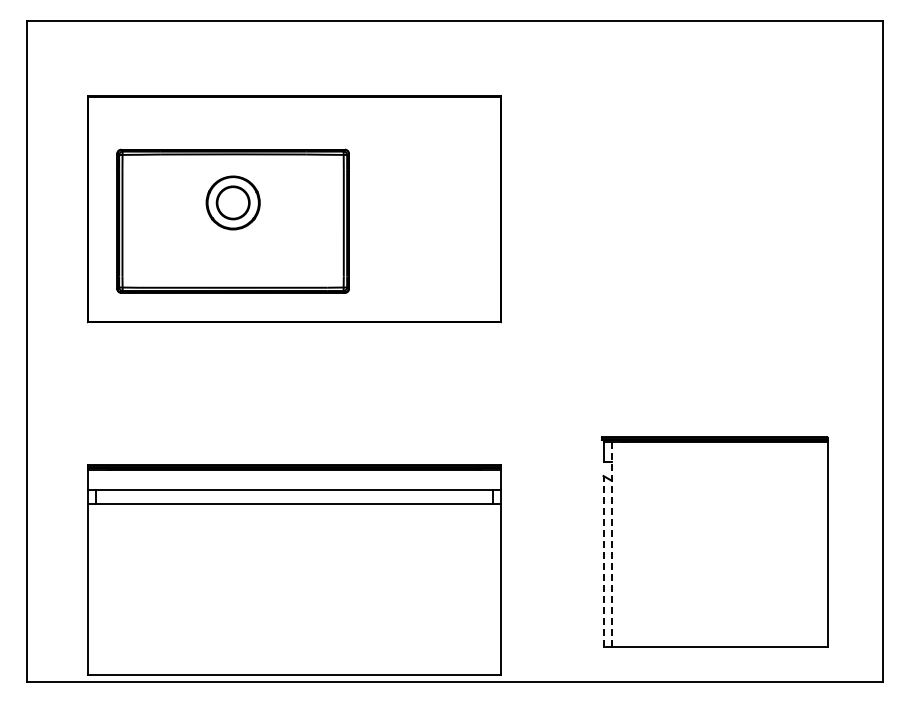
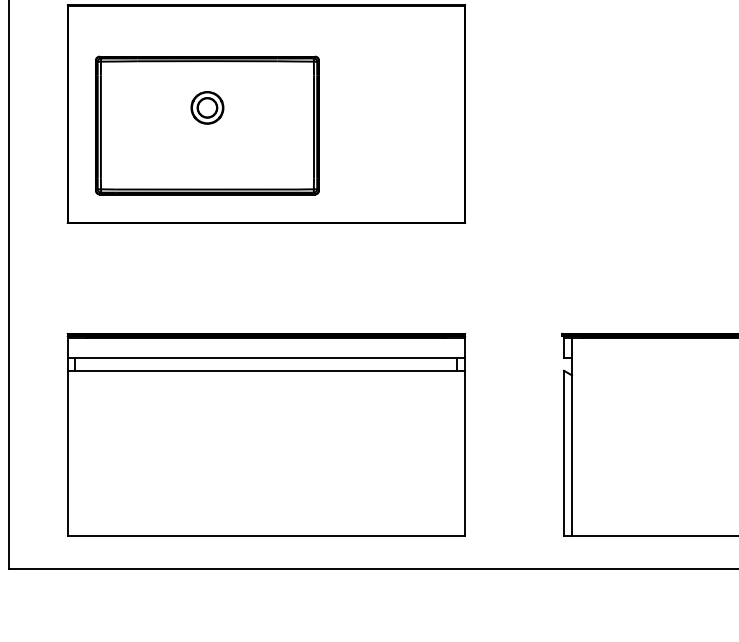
part: (232, 202) -> (206, 107), size x0.62
line: (611, 544) -> (571, 436), dashed -> solid
line: (603, 561) -> (564, 453), dashed -> solid
part: (294, 569) -> (266, 433), moved

